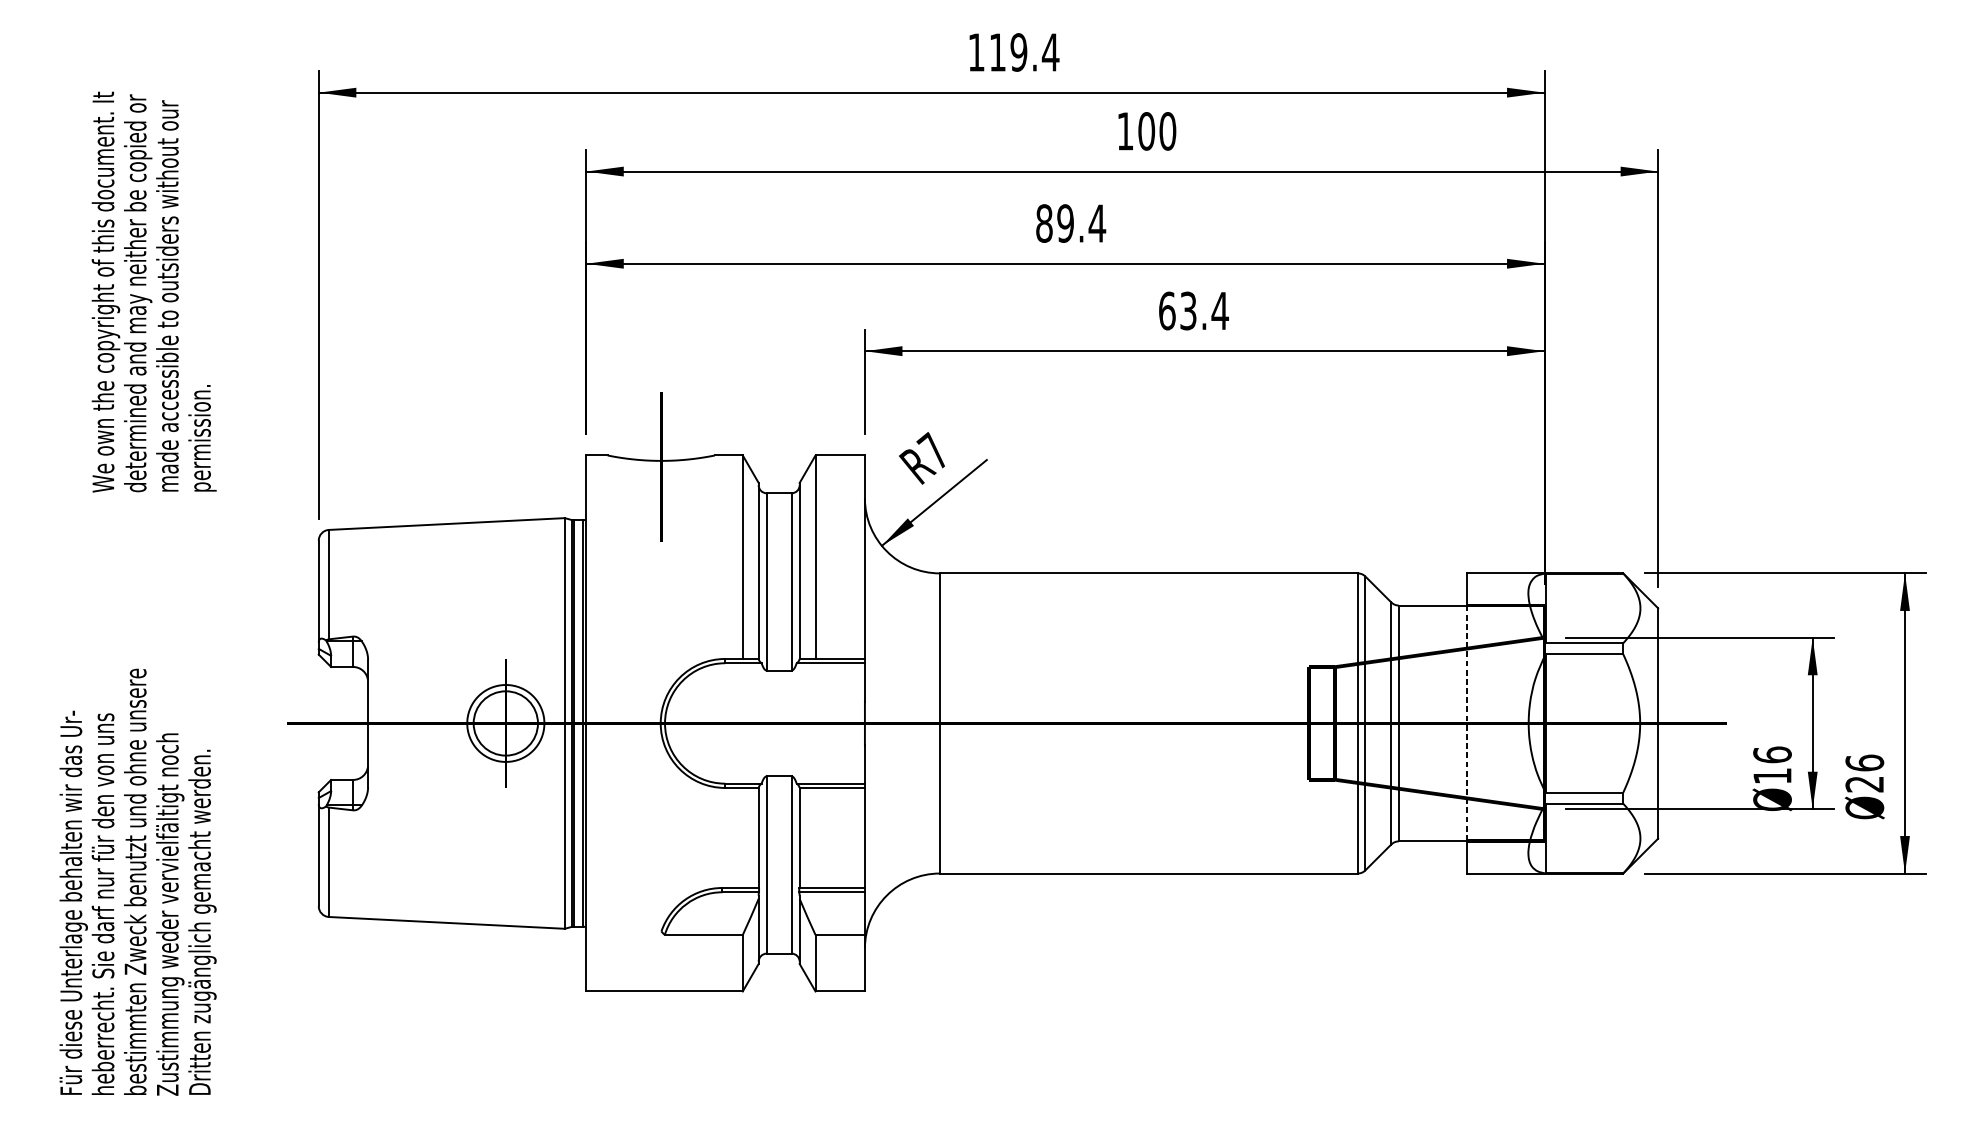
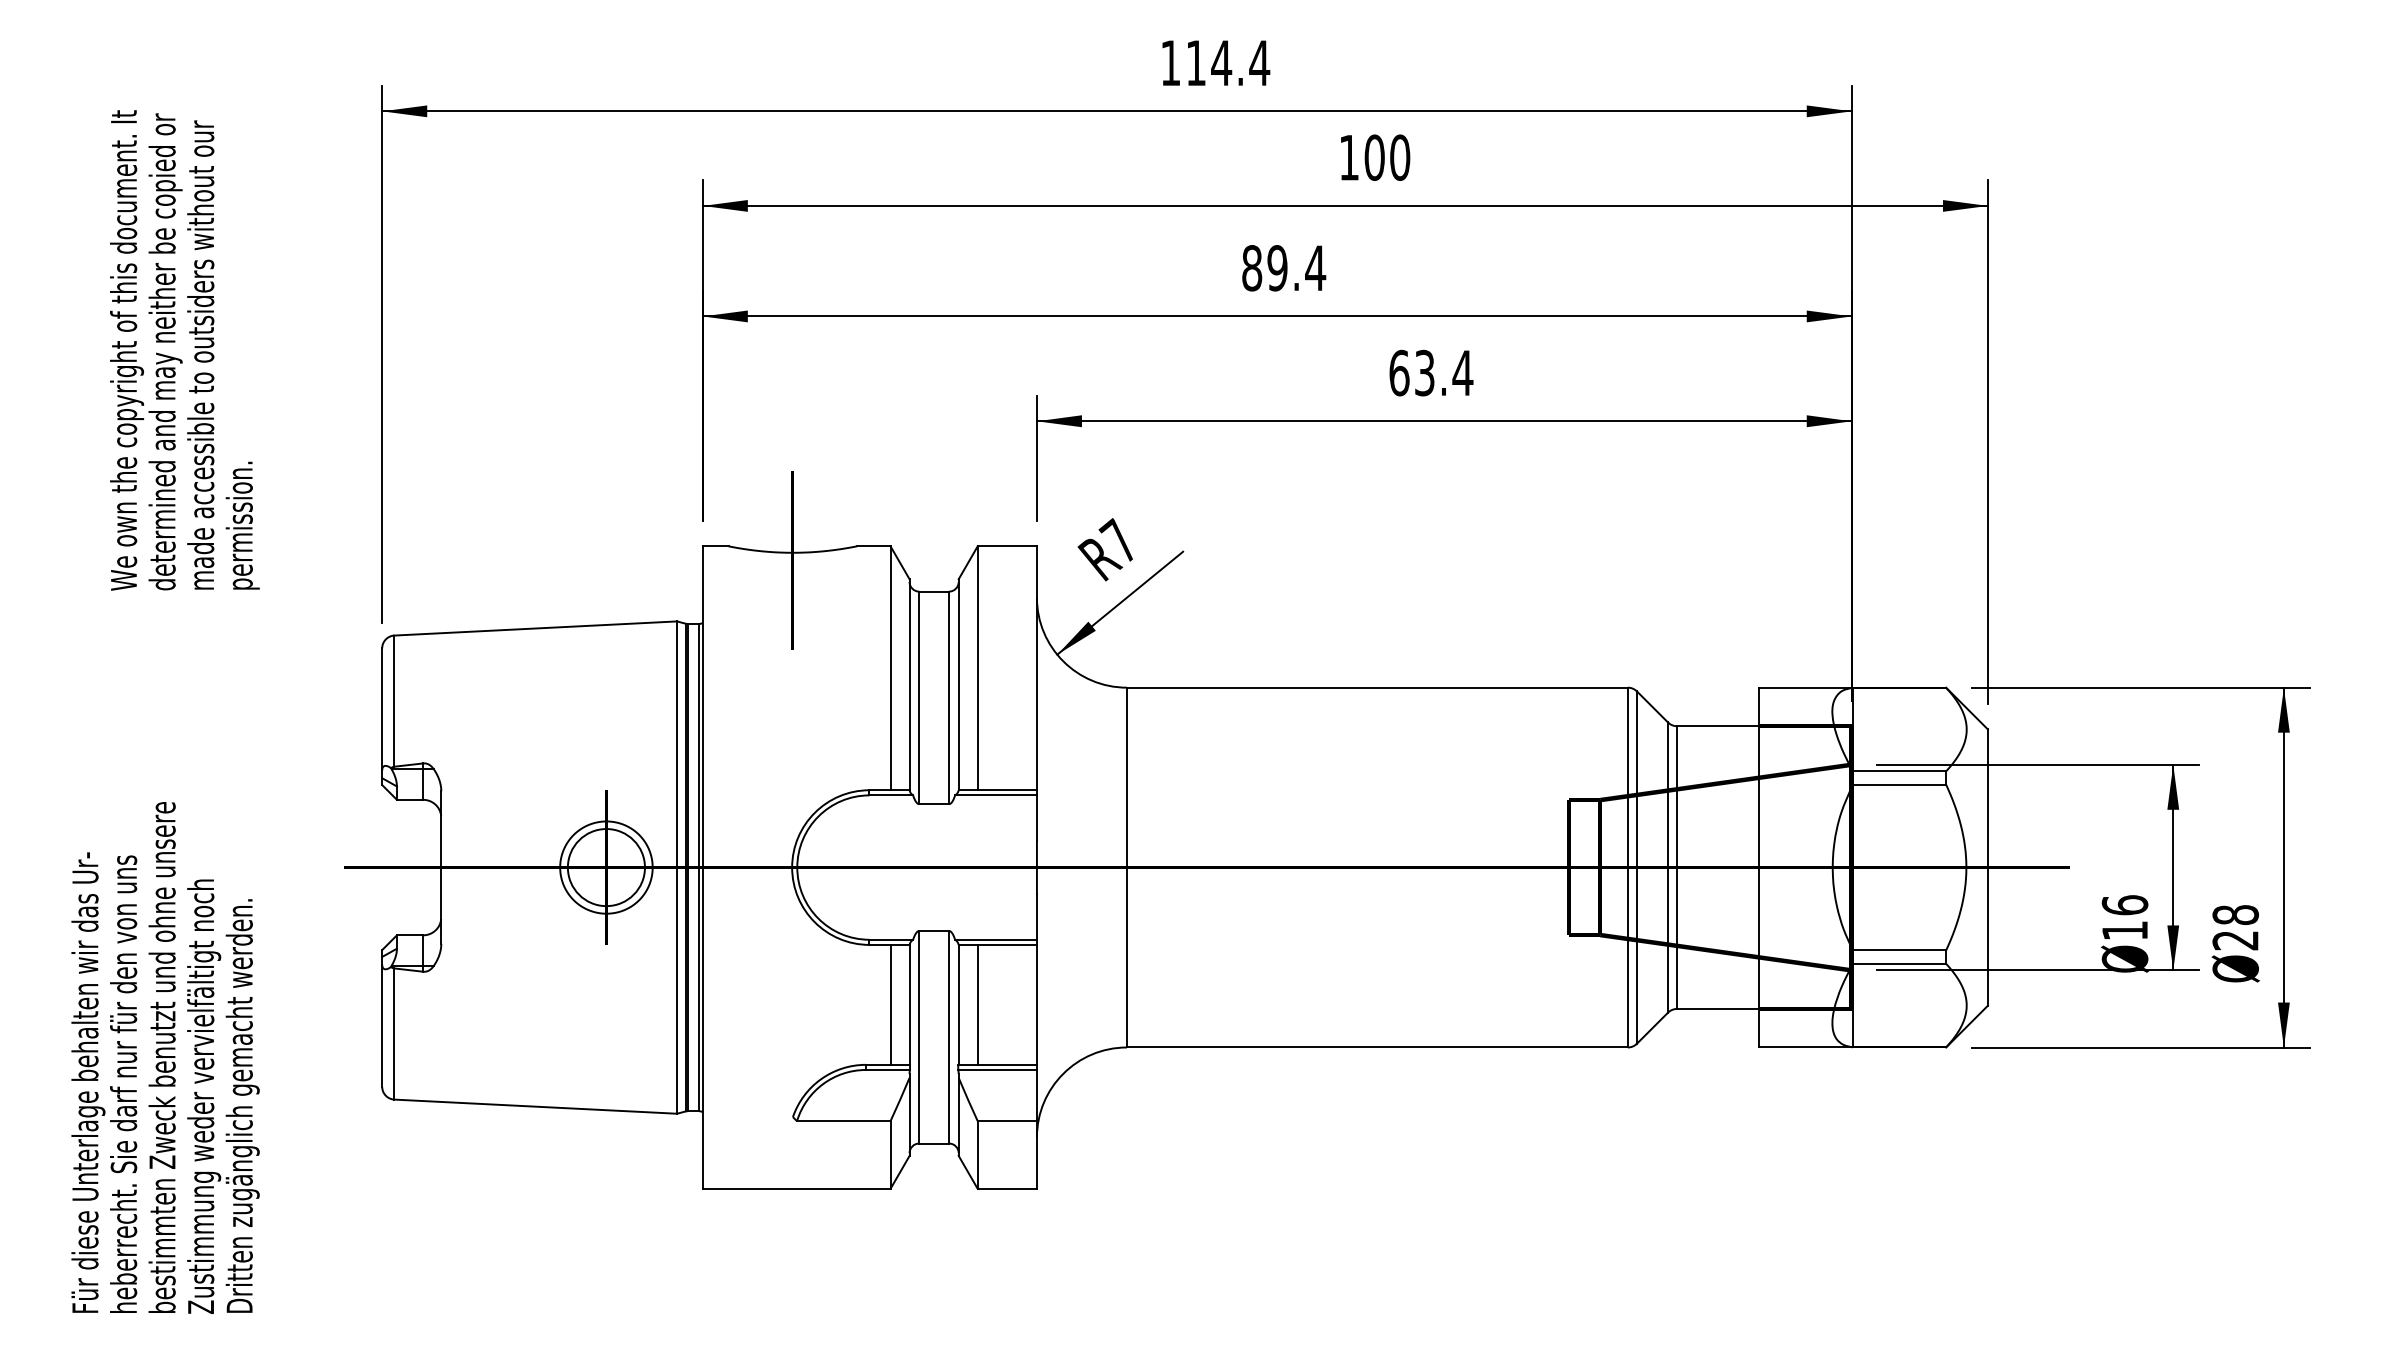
text: (1018, 51) -> (1221, 62), 119.4 -> 114.4
line: (1467, 724) -> (1759, 868), dashed -> solid
text: (1864, 763) -> (2235, 915), 26 -> 28
line: (742, 837) -> (890, 1004), added
line: (815, 837) -> (977, 1004), added

